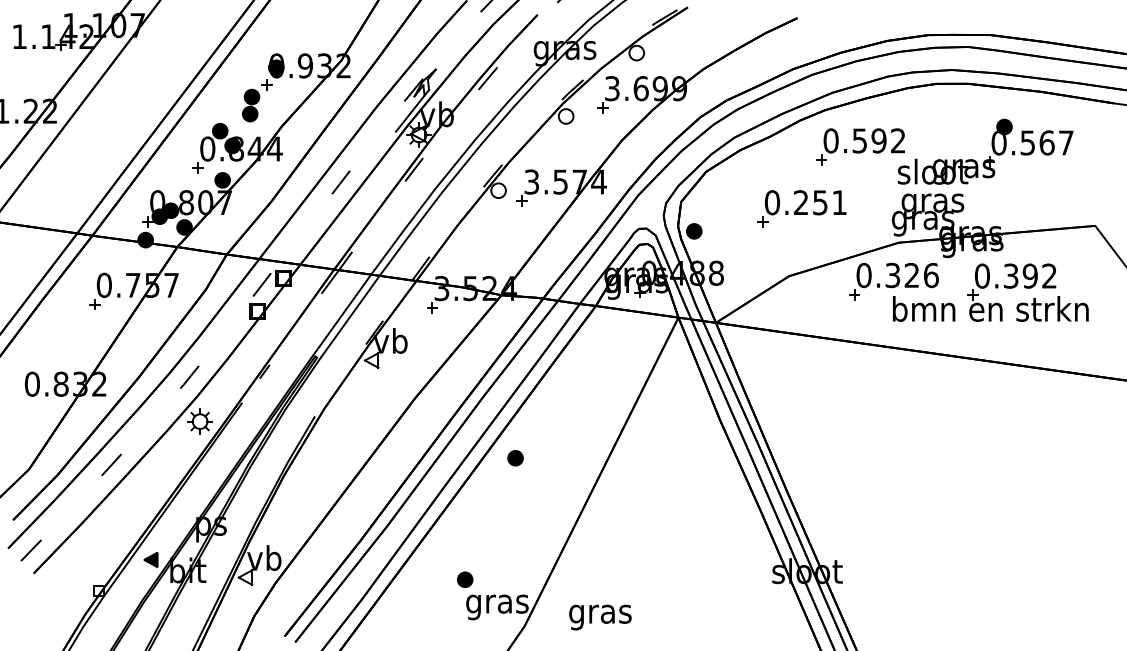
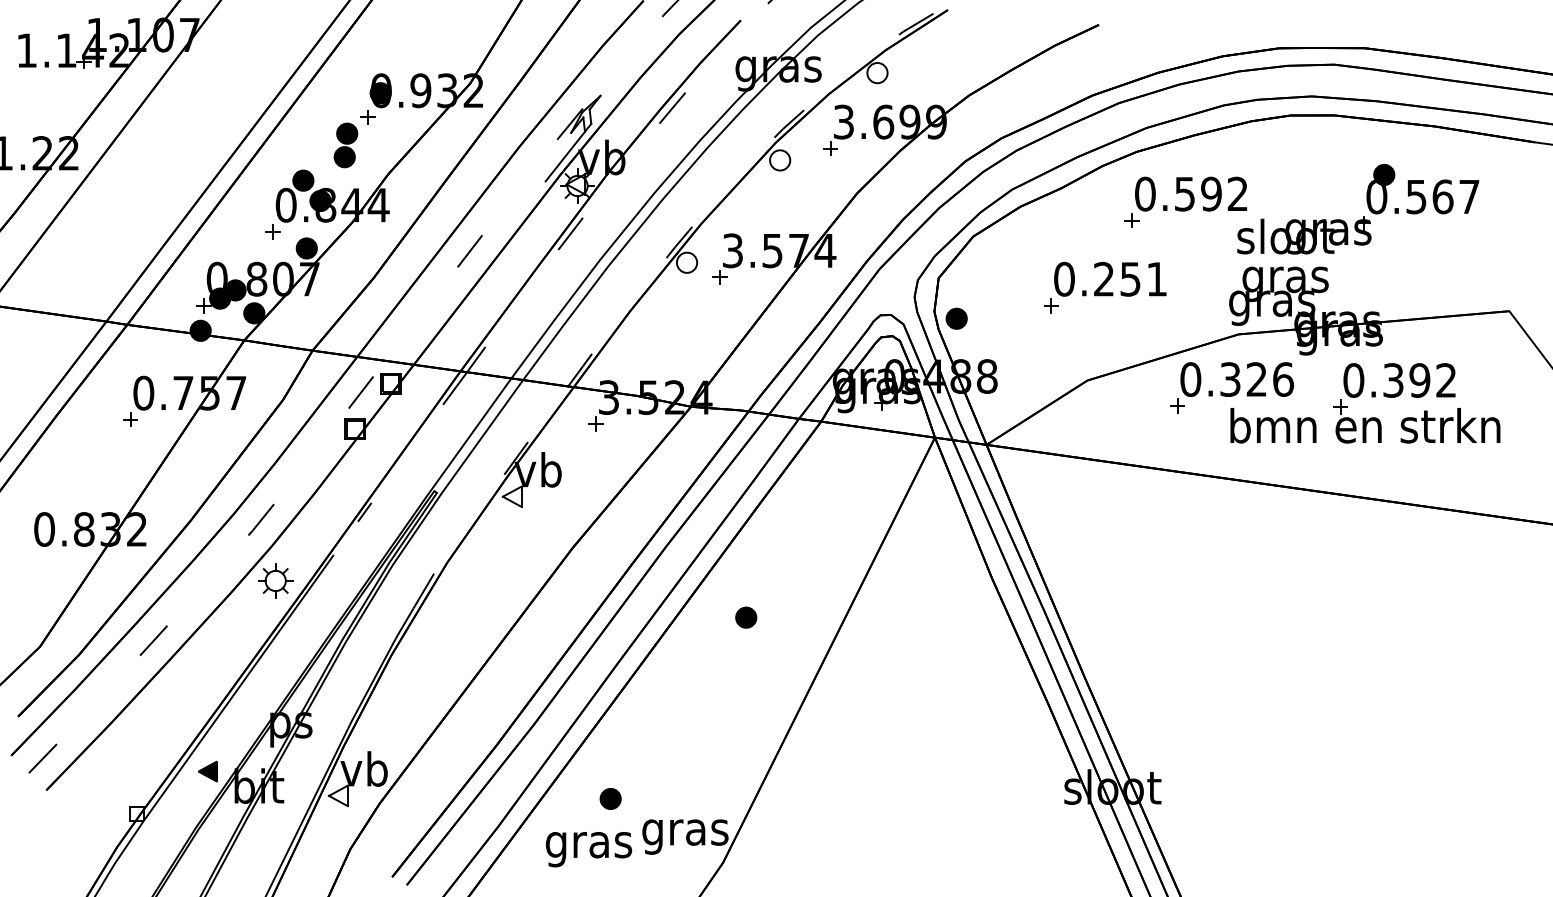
part: (515, 458) -> (746, 618), moved
part: (465, 579) -> (611, 798), moved
text: (600, 617) -> (589, 849), moved

